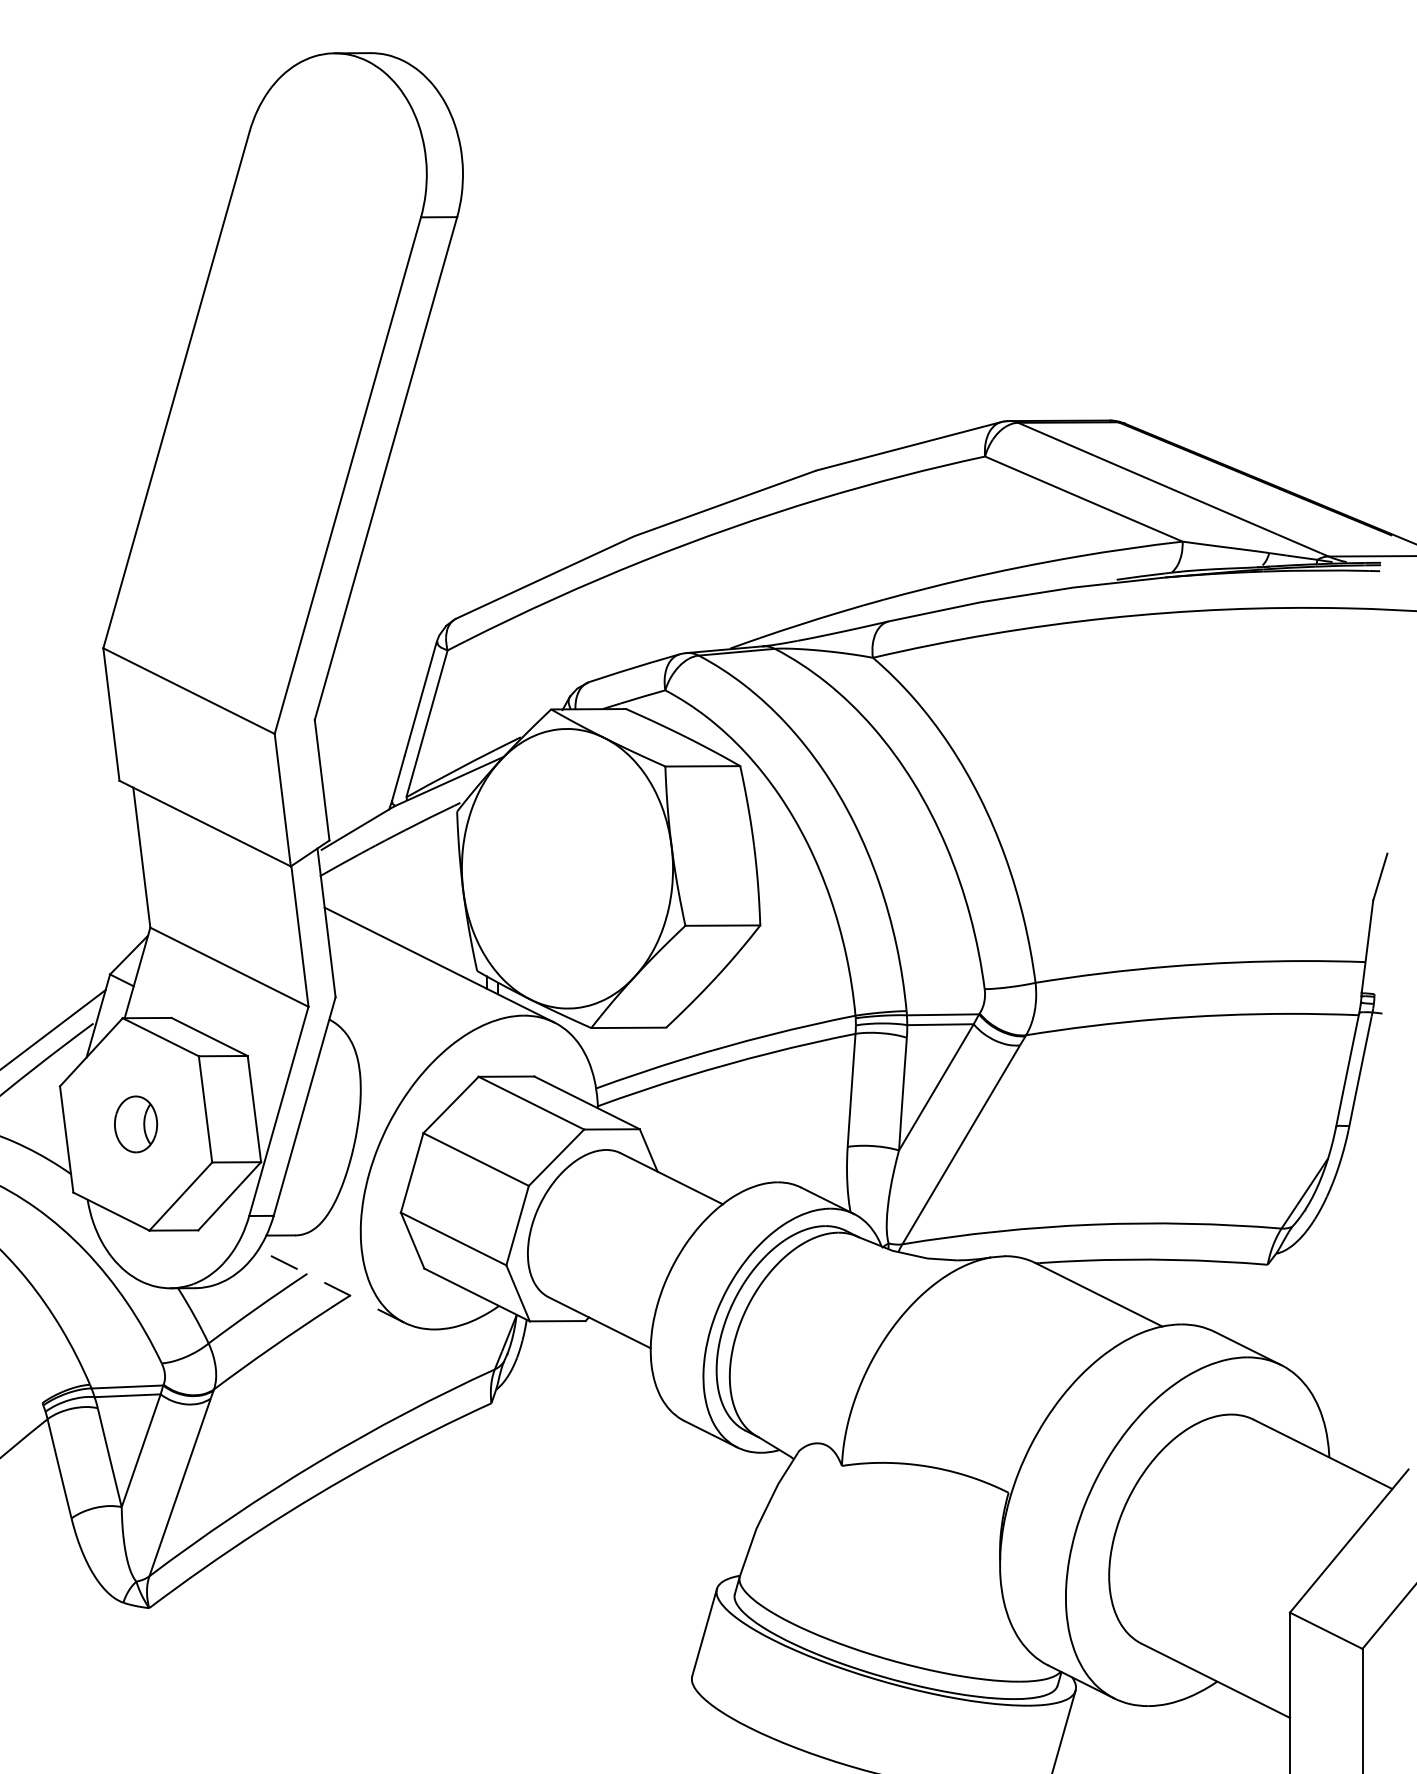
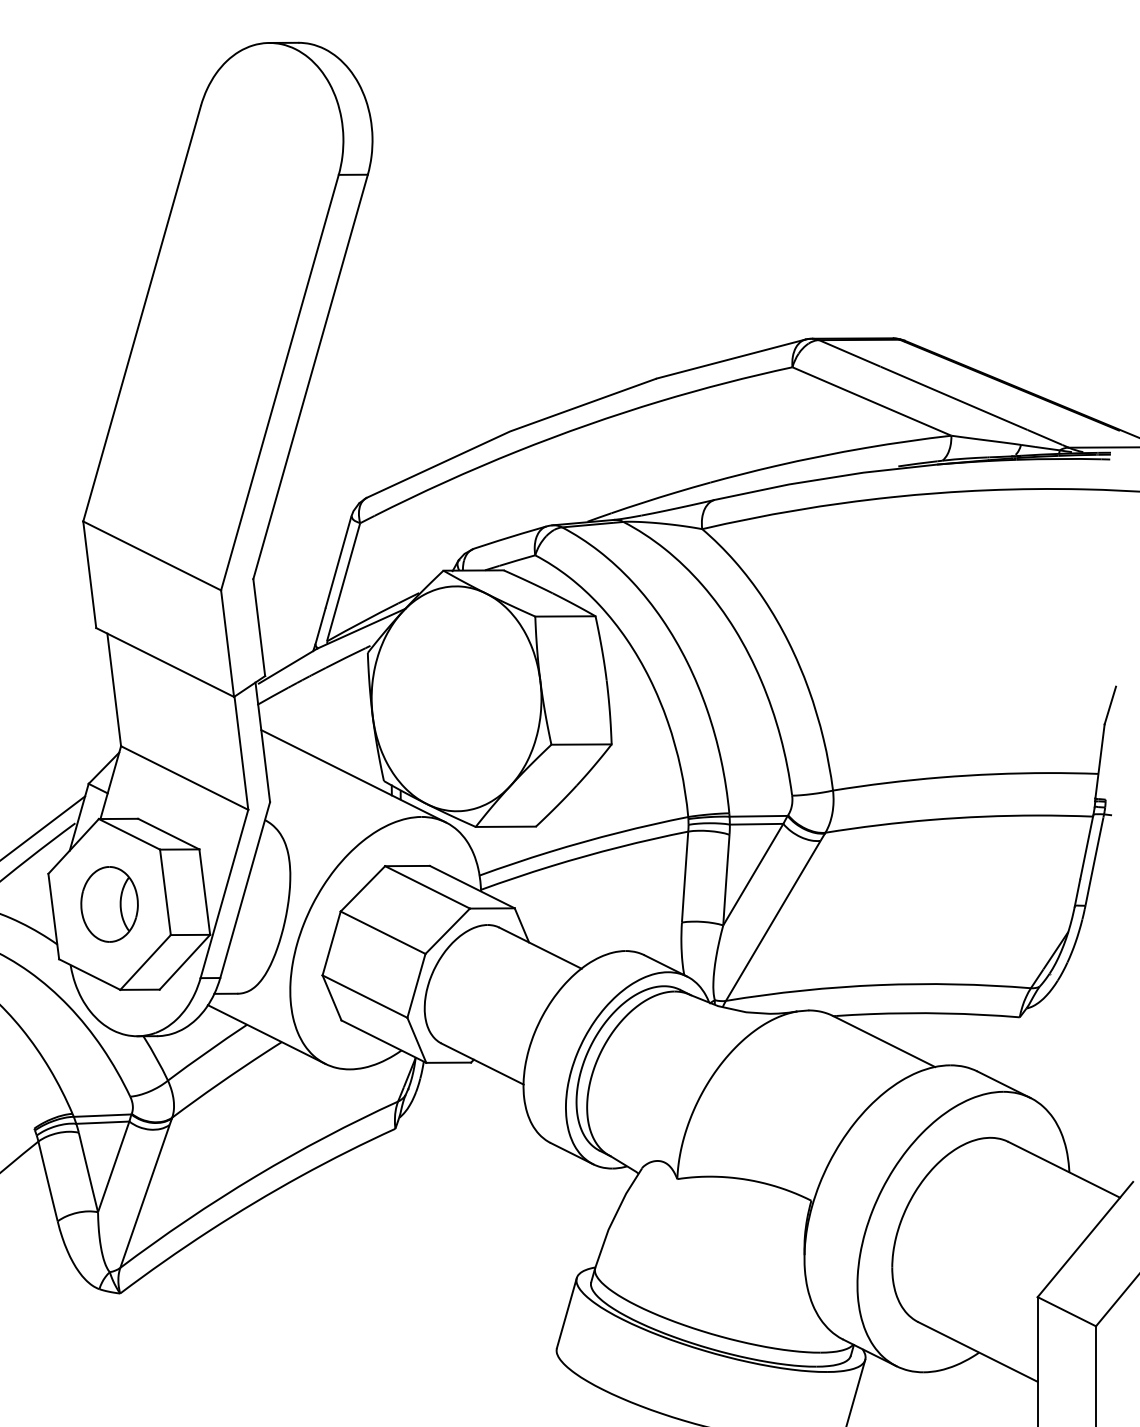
part: (135, 1124) -> (109, 904), size x1.67
line: (331, 1286) -> (266, 1034), dashed -> solid

